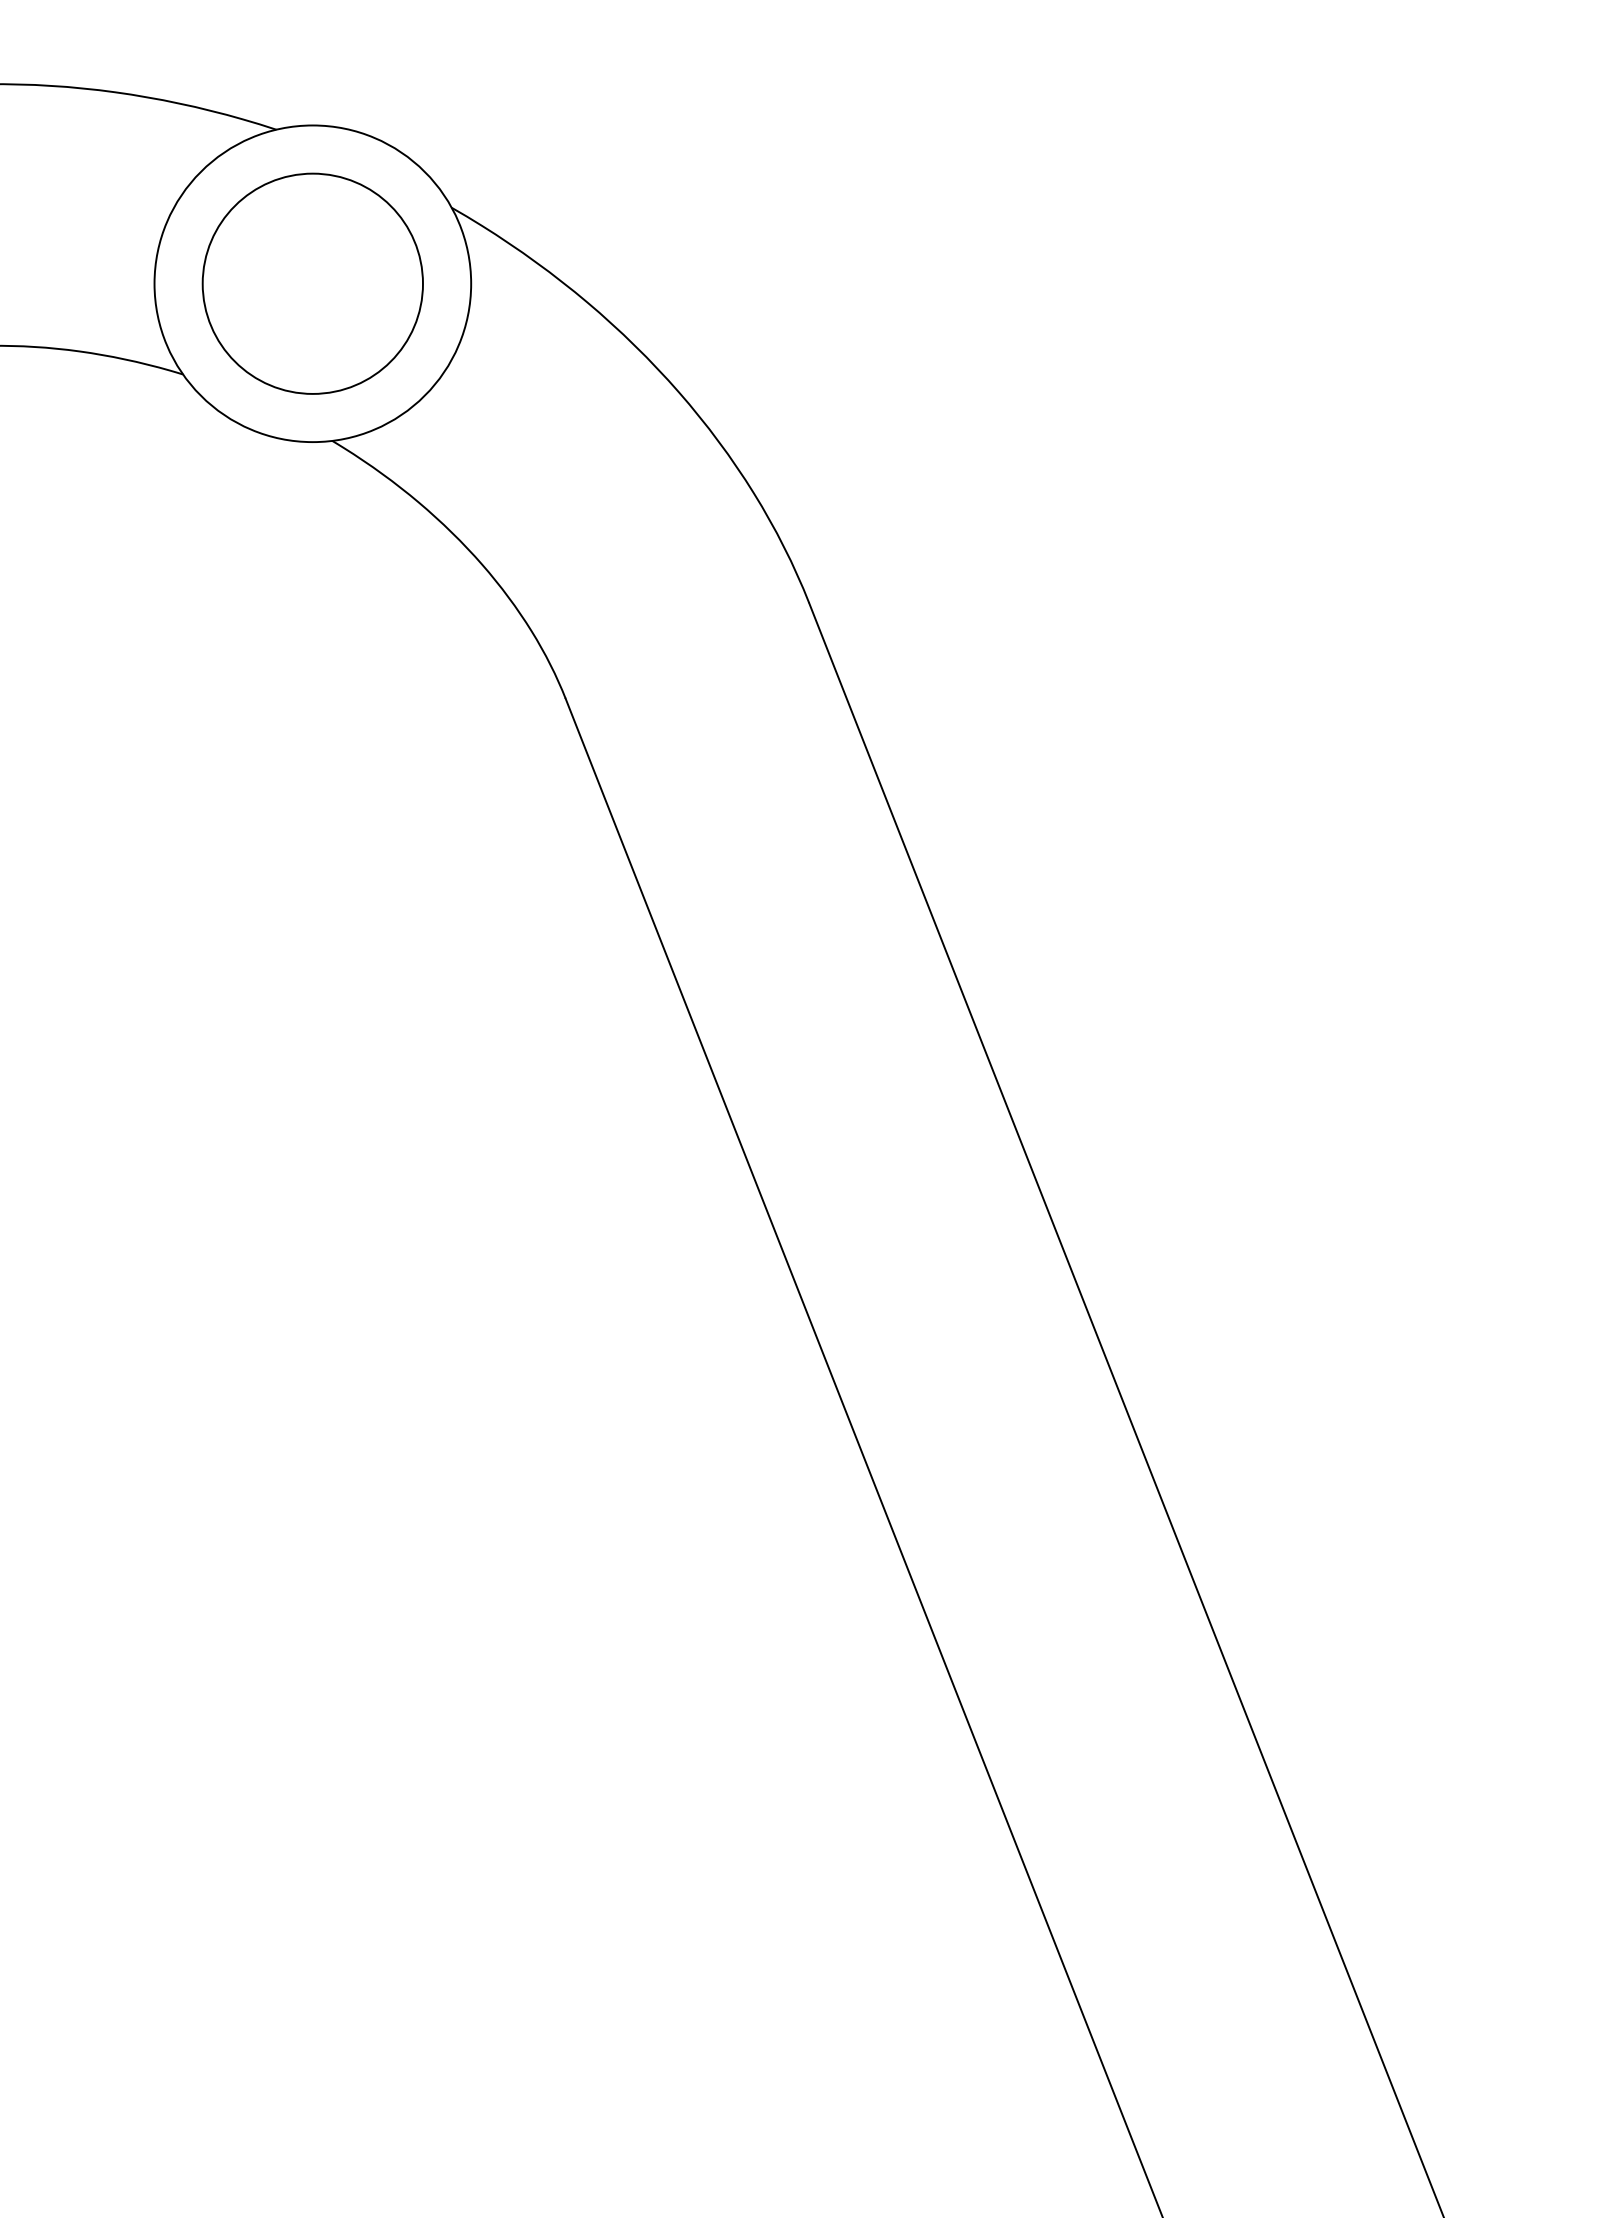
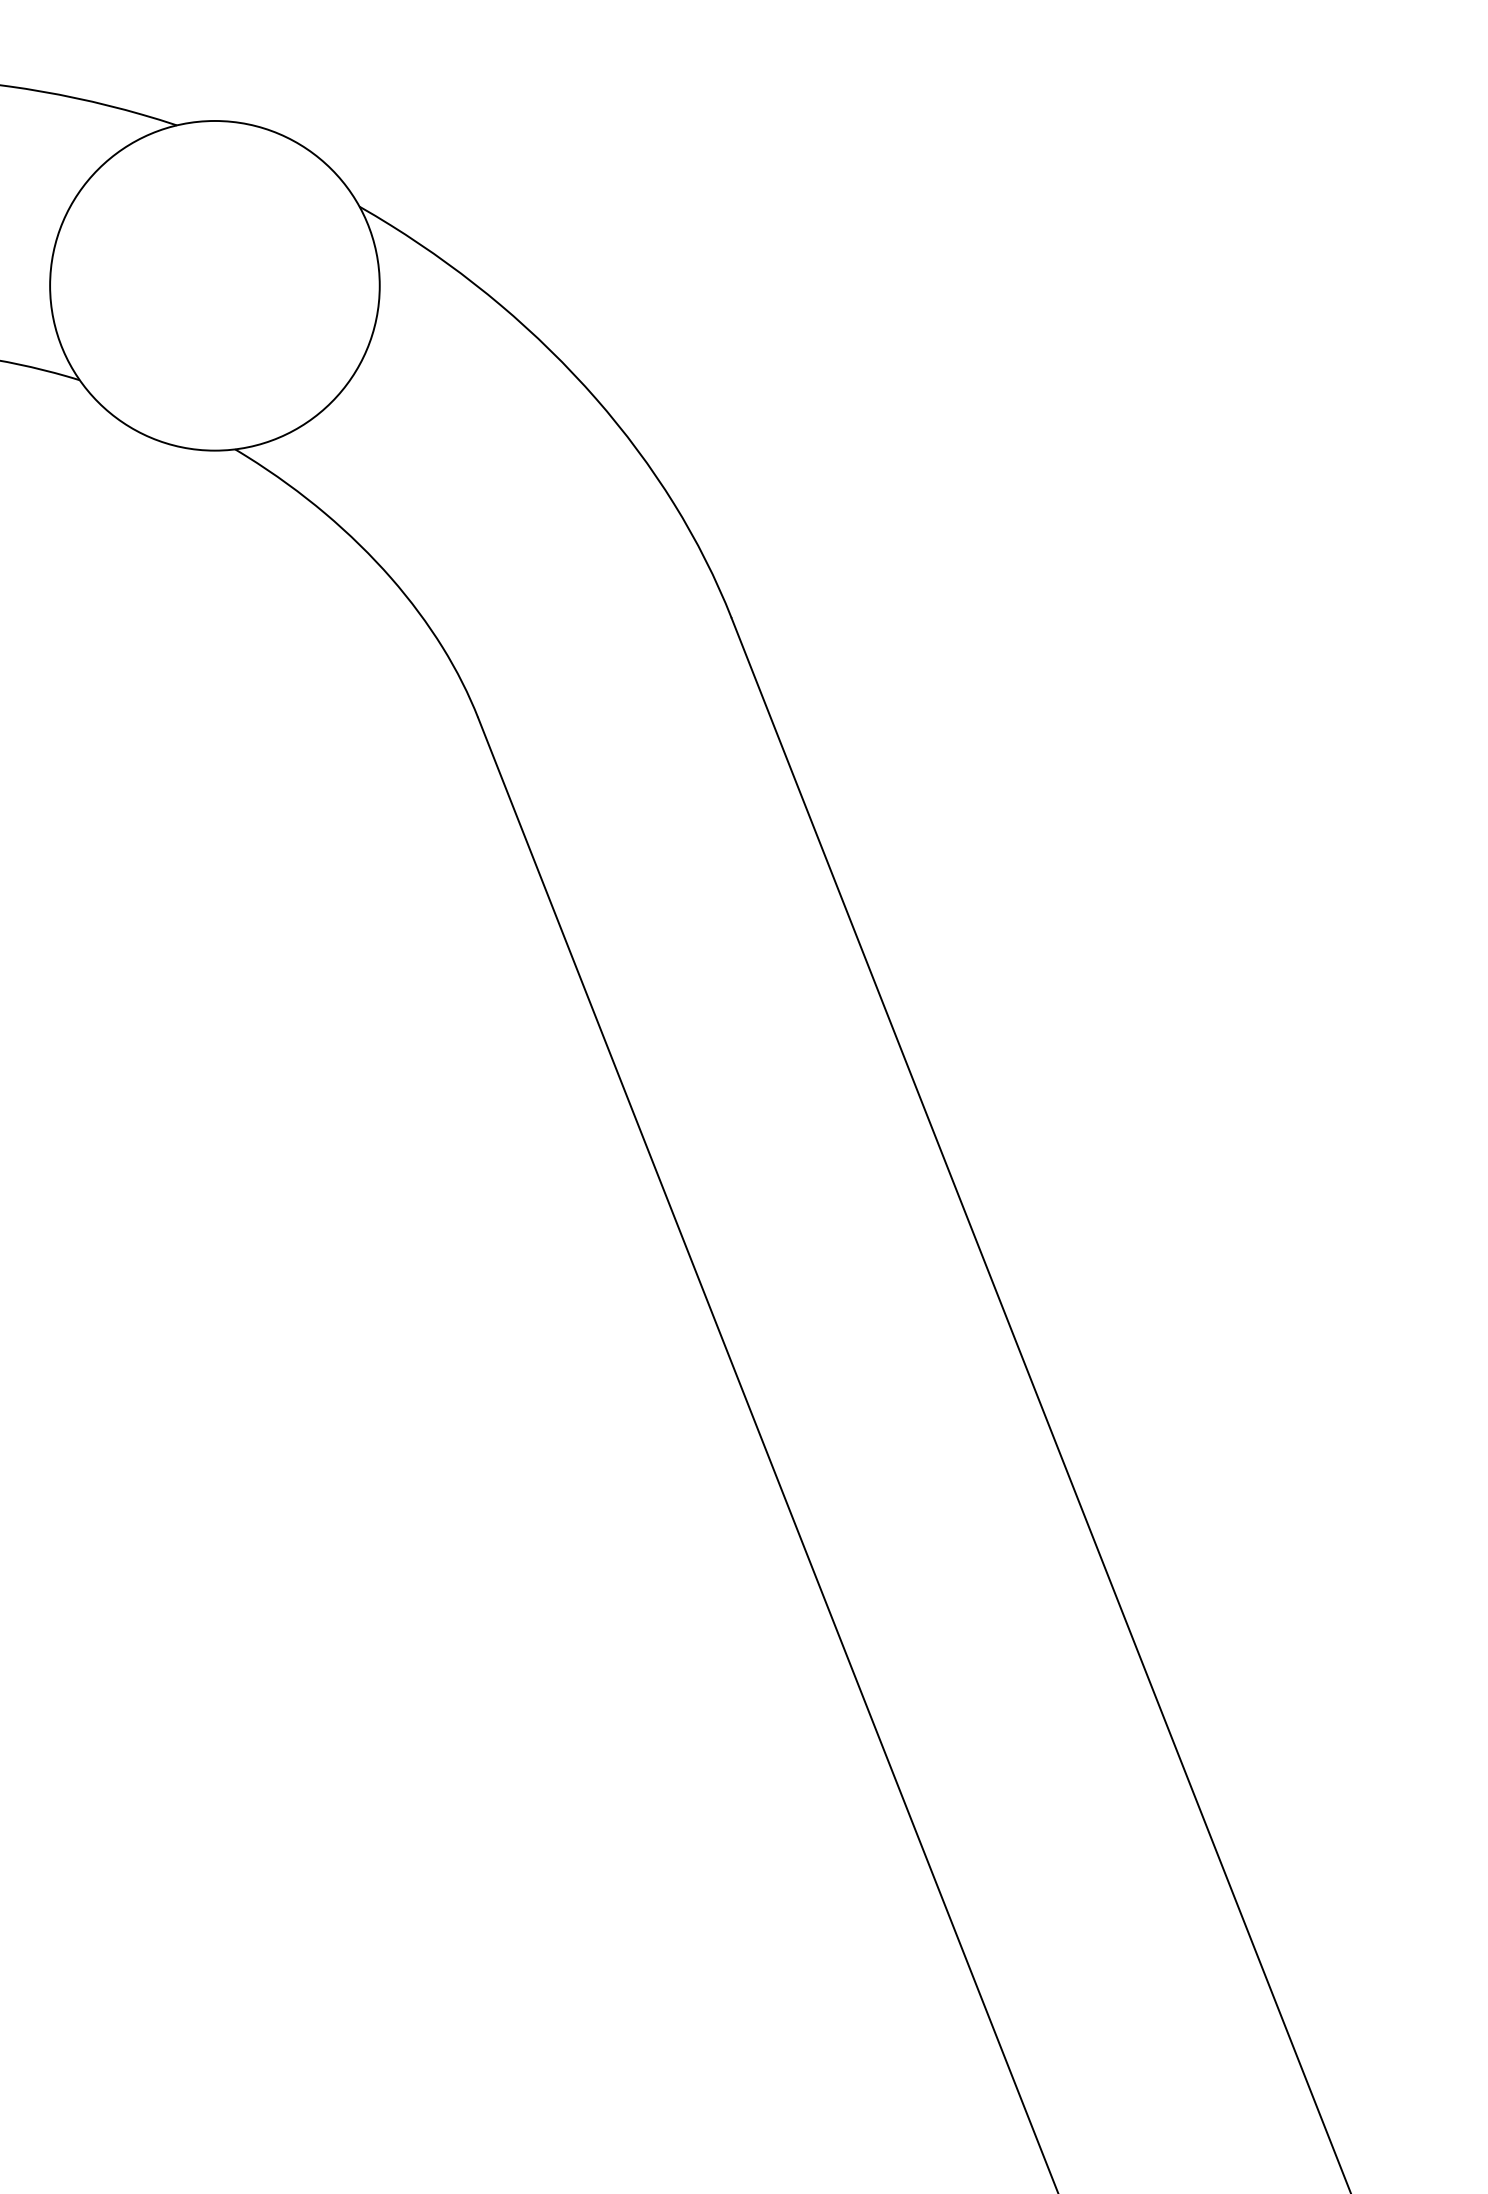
circle: (312, 283) -> (214, 285), removed

